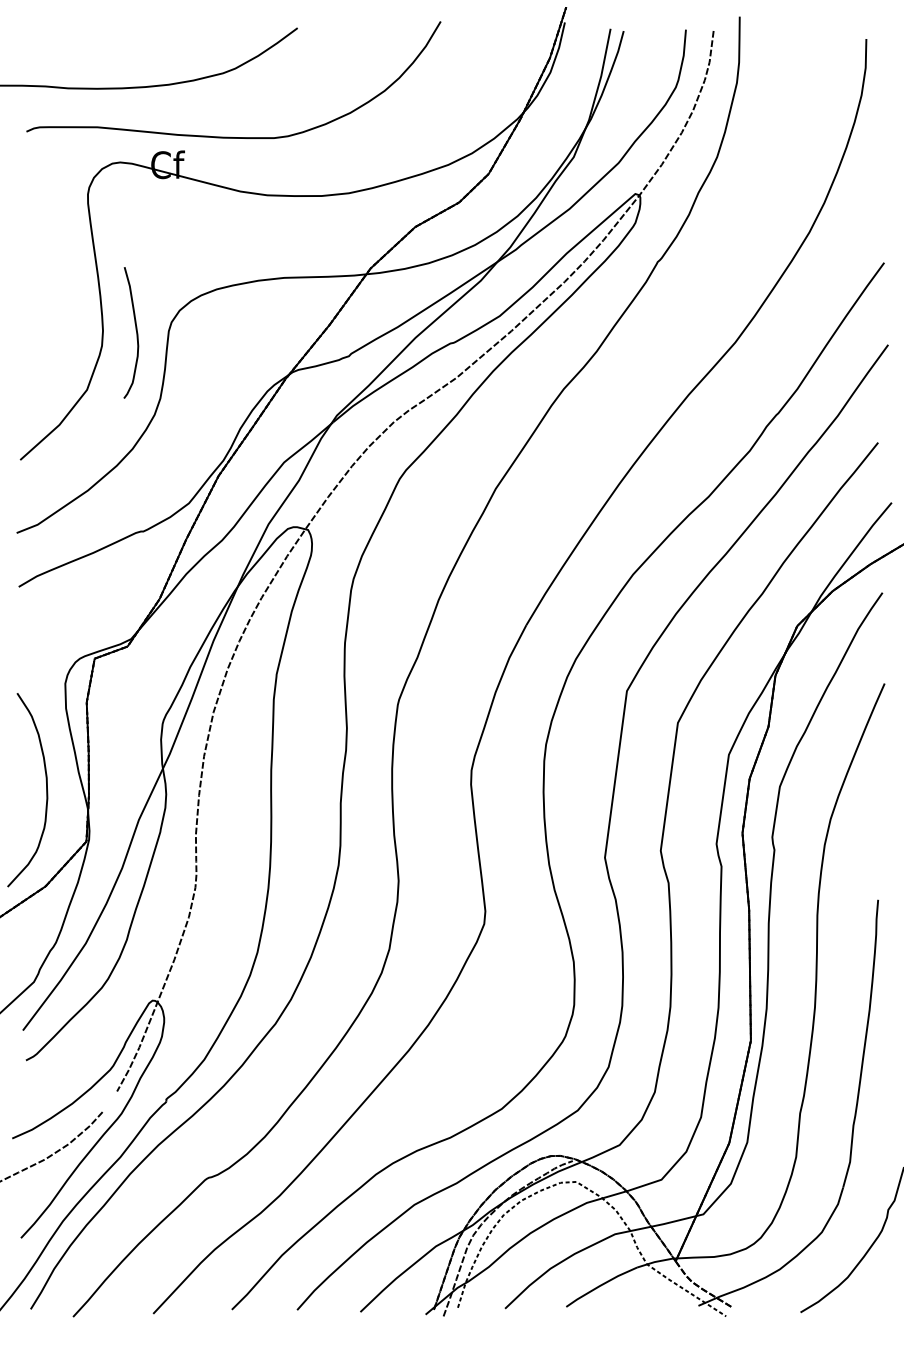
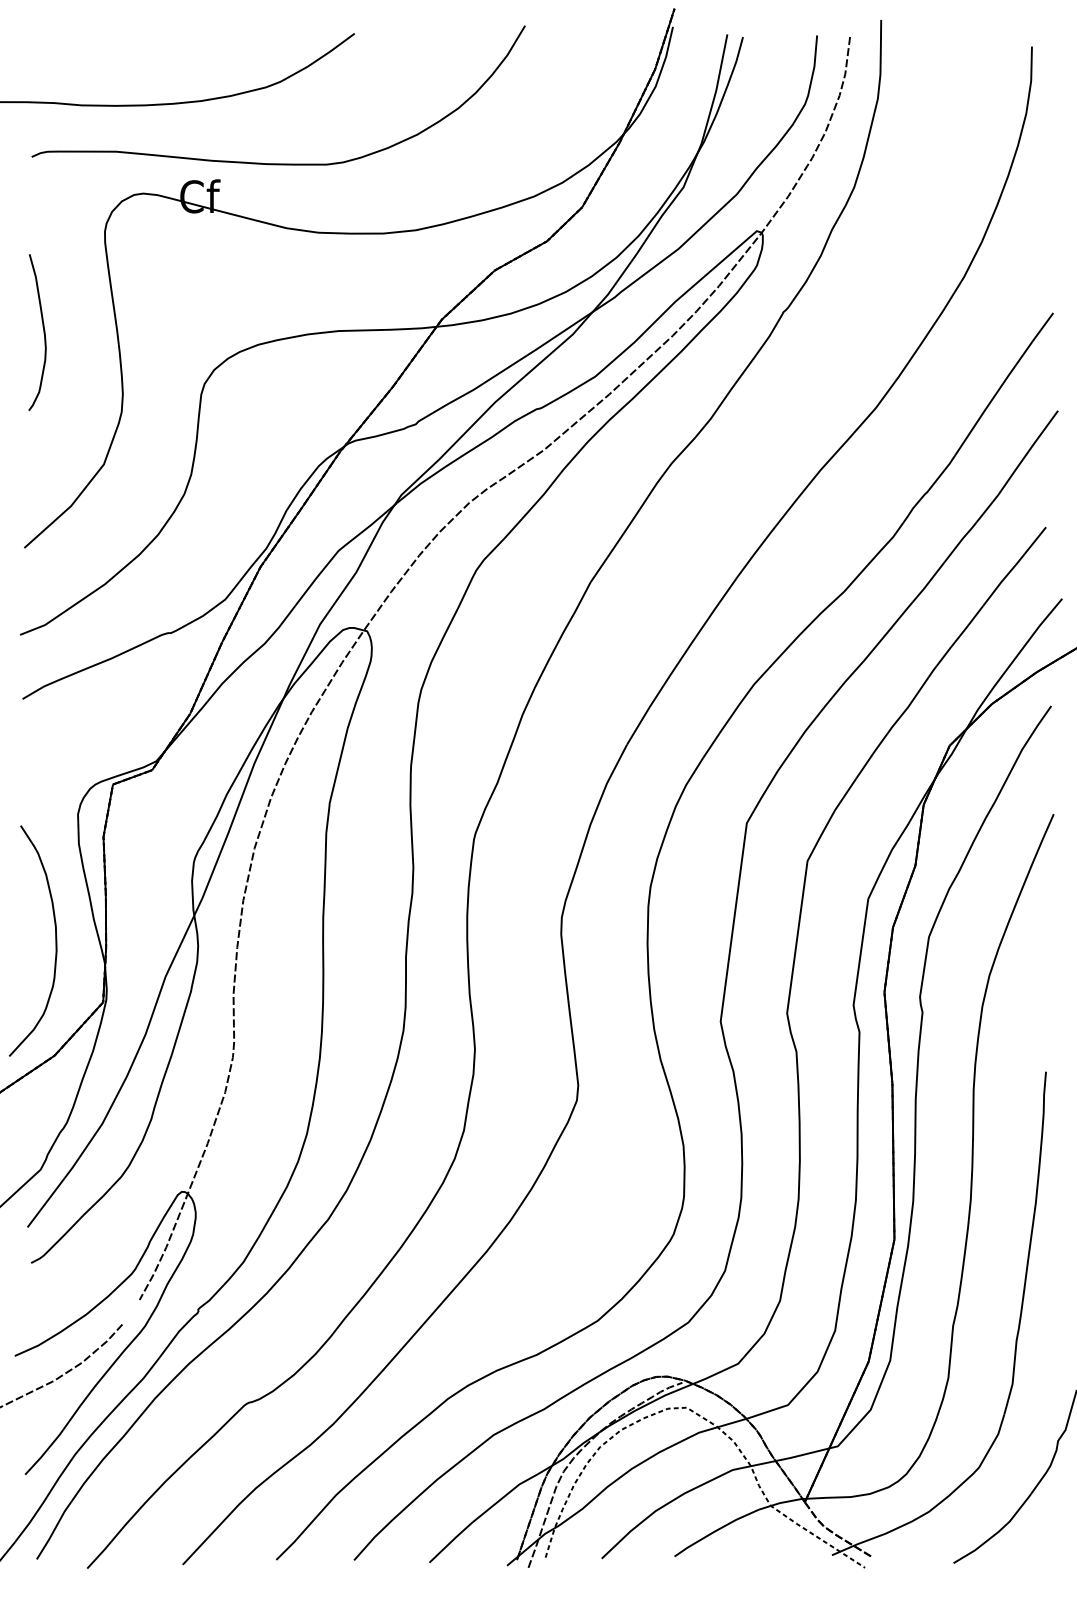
curve: (136, 332) -> (43, 332), moved

